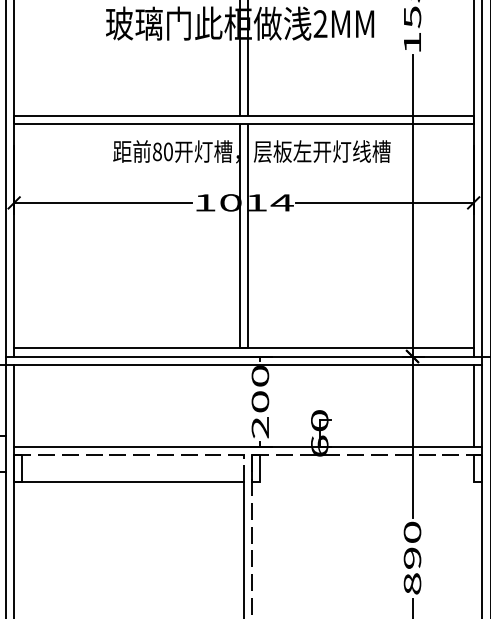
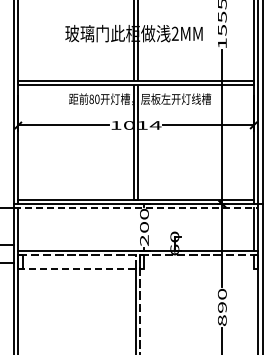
line: (244, 364) -> (136, 208), solid -> dashed
line: (129, 482) -> (77, 268), solid -> dashed

